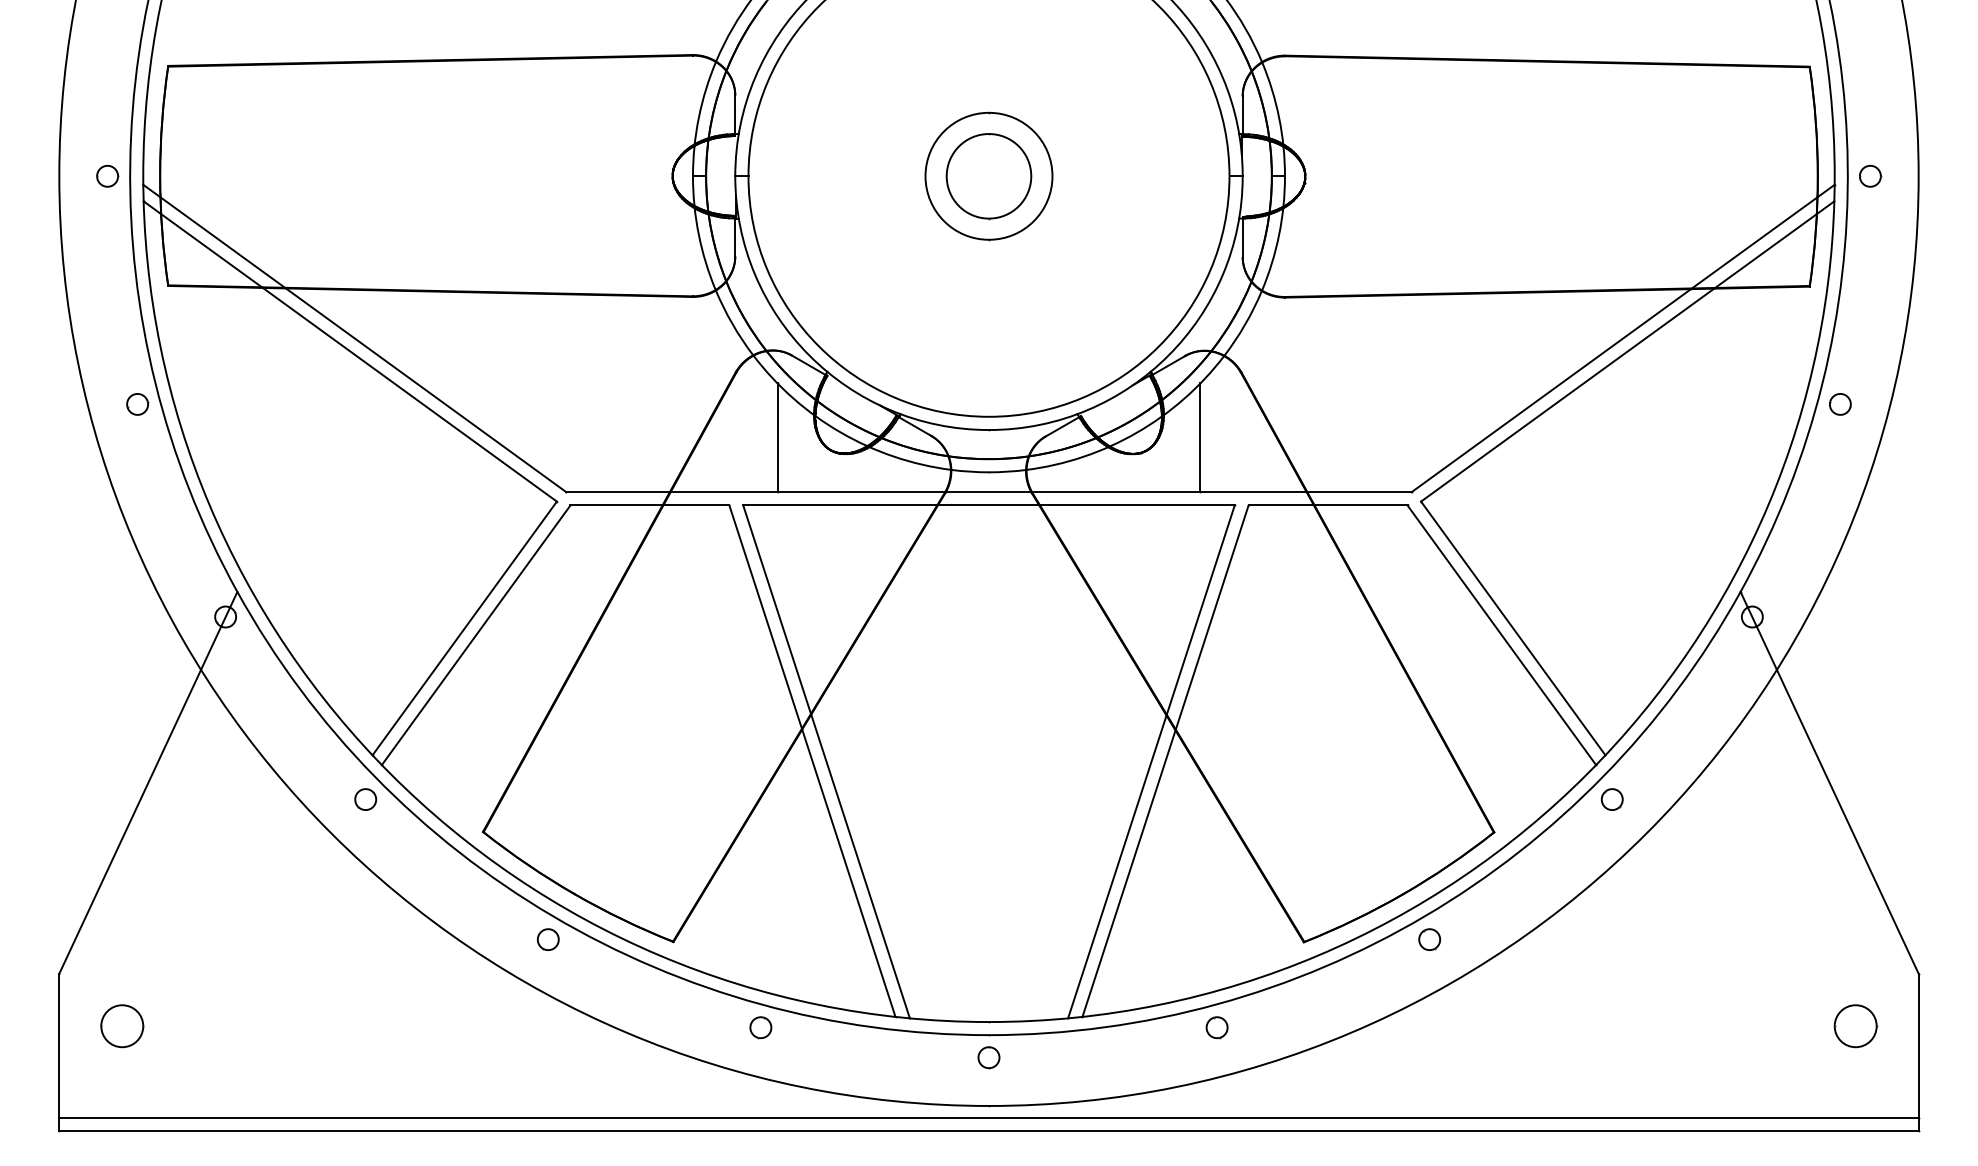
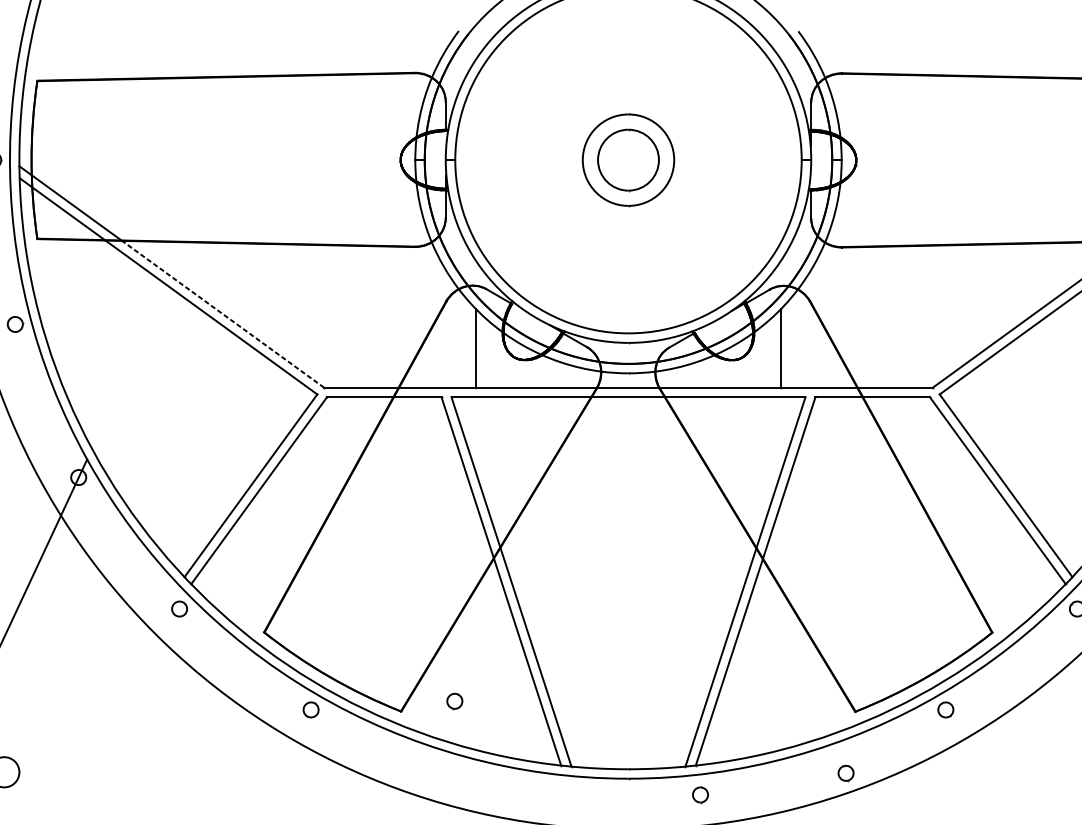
line: (425, 390) -> (222, 314), solid -> dashed
part: (760, 1027) -> (454, 701), moved
part: (1216, 1027) -> (845, 773), moved
part: (988, 1057) -> (700, 794), moved

